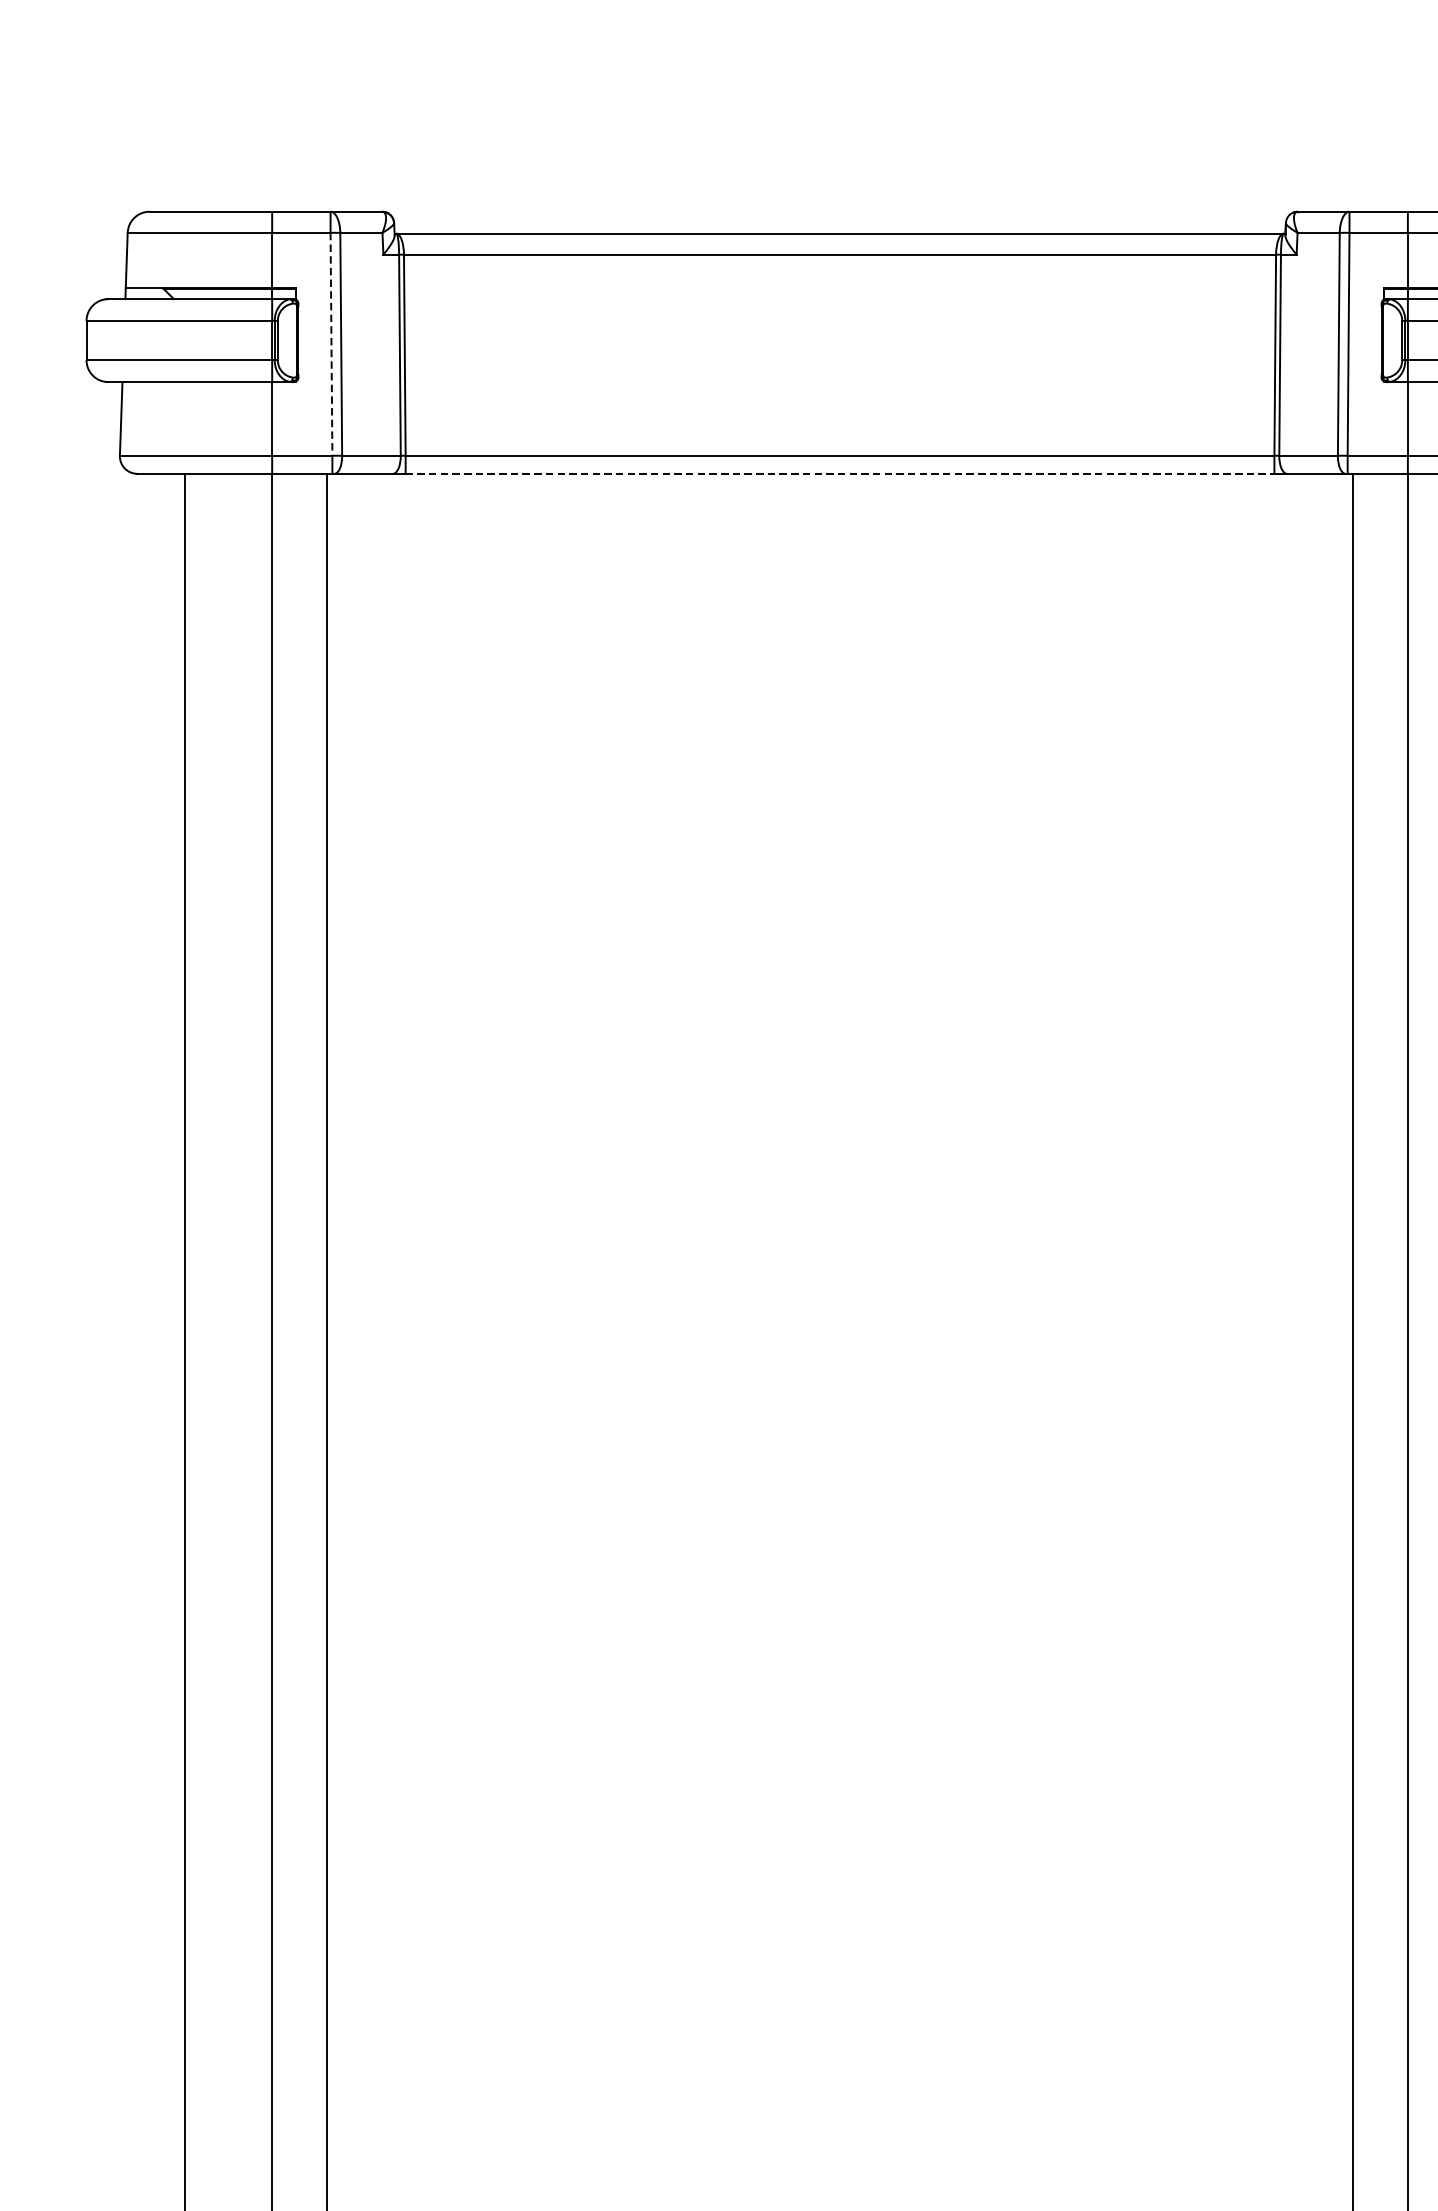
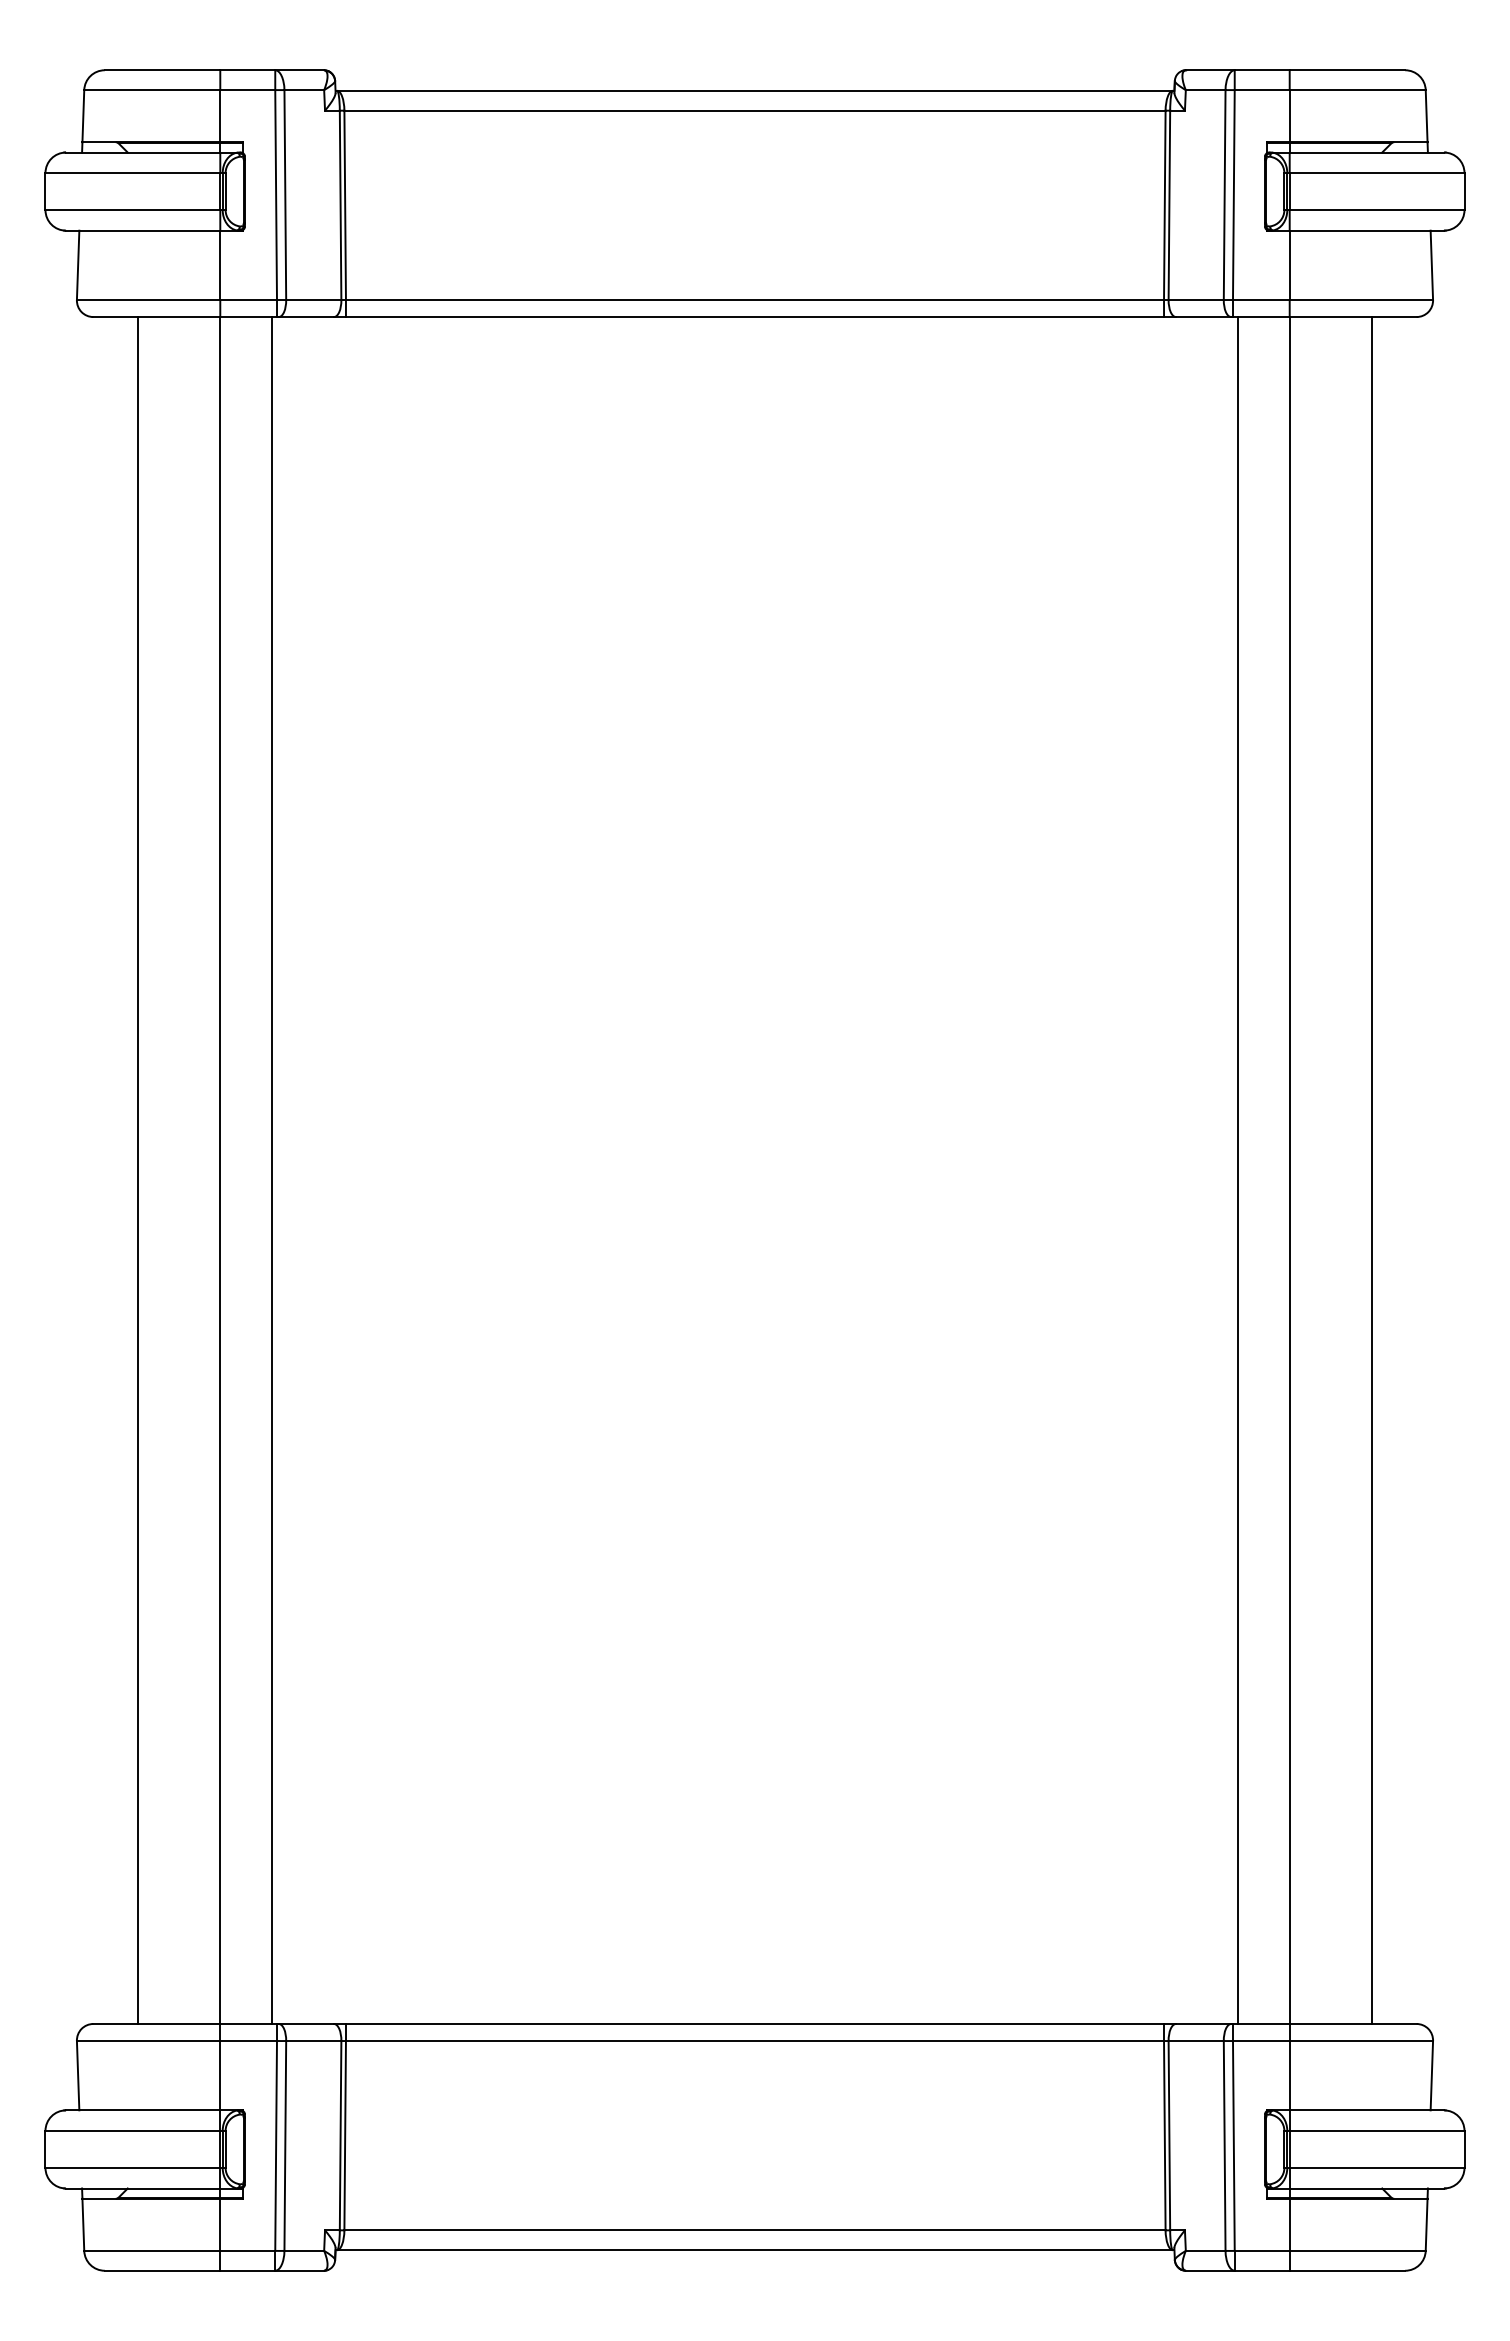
line: (331, 344) -> (276, 195), dashed -> solid
line: (840, 474) -> (755, 317), dashed -> solid

